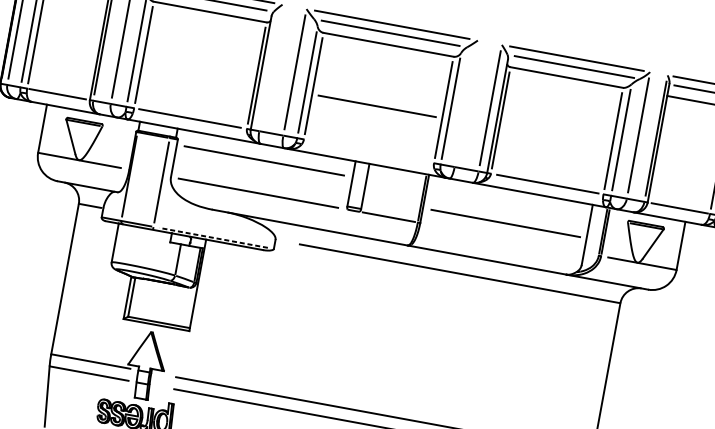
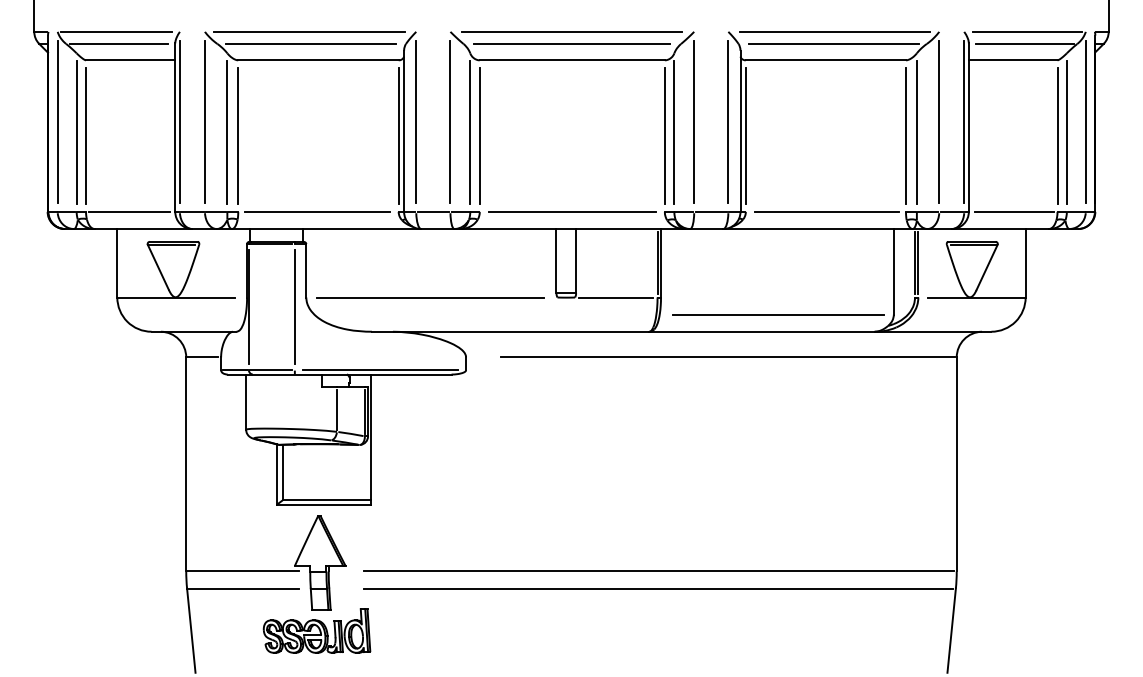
line: (271, 67) -> (416, 121), added
line: (466, 103) -> (694, 121), added
line: (377, 106) -> (572, 211), moved
line: (264, 160) -> (430, 251), removed
line: (505, 223) -> (778, 314), moved
line: (213, 237) -> (379, 370), dashed -> solid

